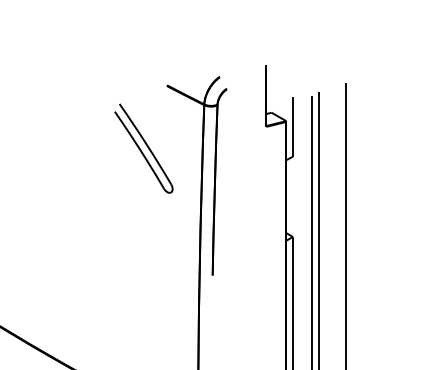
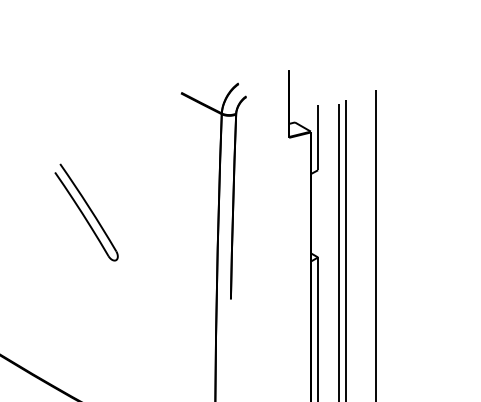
part: (143, 148) -> (86, 212), moved

